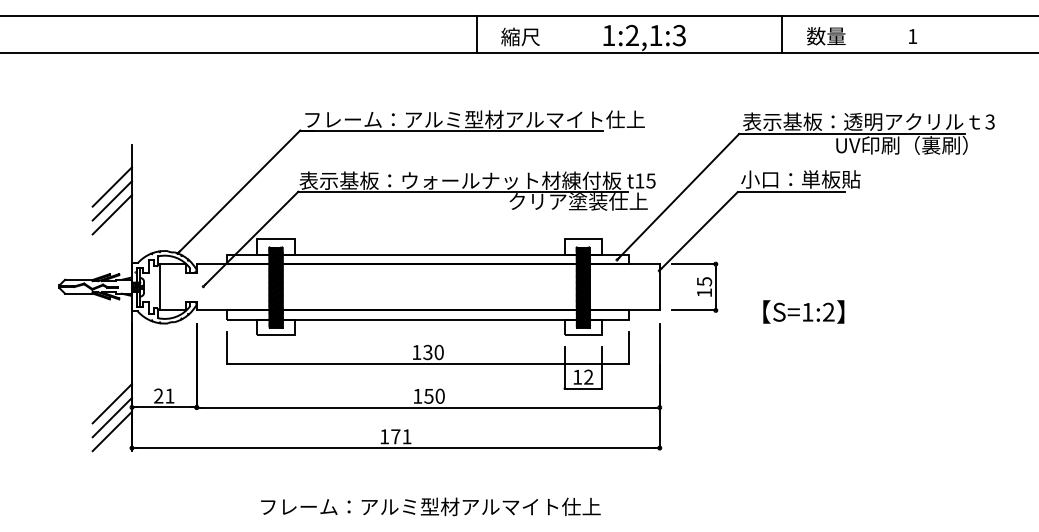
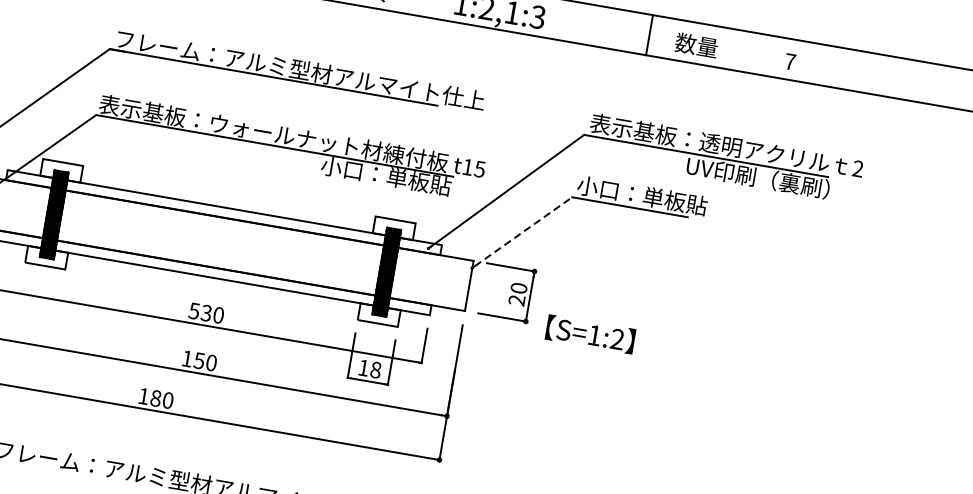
text: (912, 36) -> (789, 61), 1 -> 7
text: (989, 122) -> (857, 169), 3 -> 2
text: (577, 201) -> (396, 177), クリア塗装仕上 -> 小口：単板貼
line: (700, 229) -> (524, 231), solid -> dashed
text: (703, 287) -> (516, 294), 15 -> 20
text: (803, 311) -> (590, 333), moved
text: (416, 352) -> (194, 311), 130 -> 530
text: (588, 376) -> (375, 369), 12 -> 18
text: (401, 436) -> (162, 399), 171 -> 180

